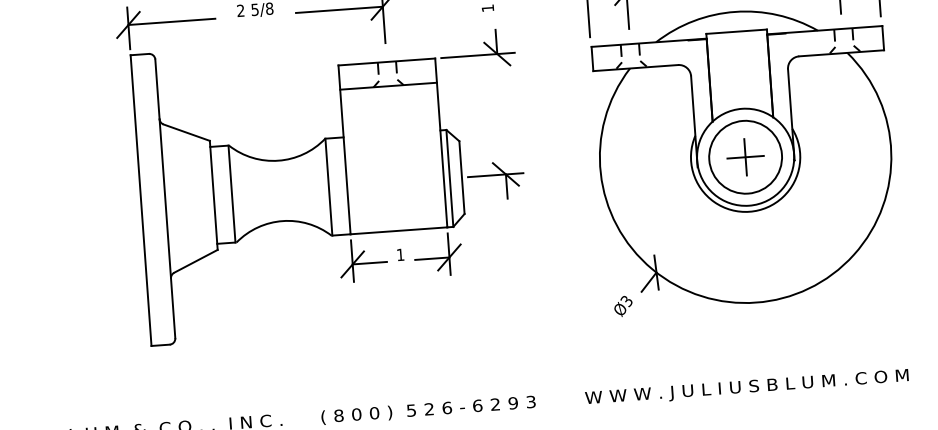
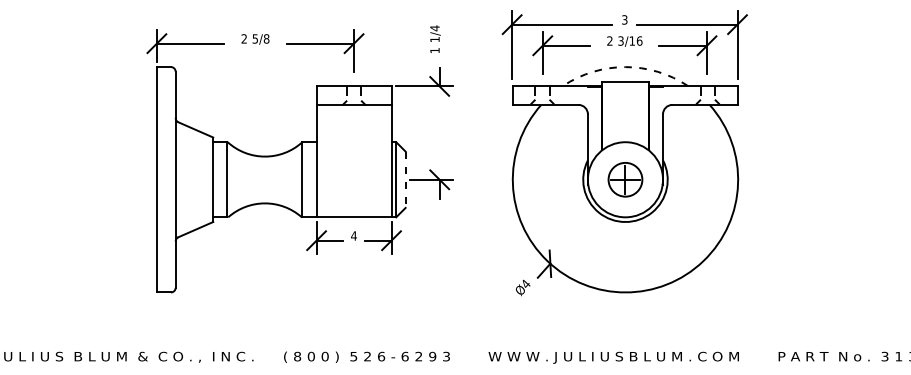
arc: (735, 12) -> (625, 67), solid -> dashed
circle: (745, 156) -> (625, 179), size x0.6
line: (461, 178) -> (405, 180), solid -> dashed
text: (399, 254) -> (353, 235), 1 -> 4
text: (626, 300) -> (525, 283), Ø3 -> Ø4

